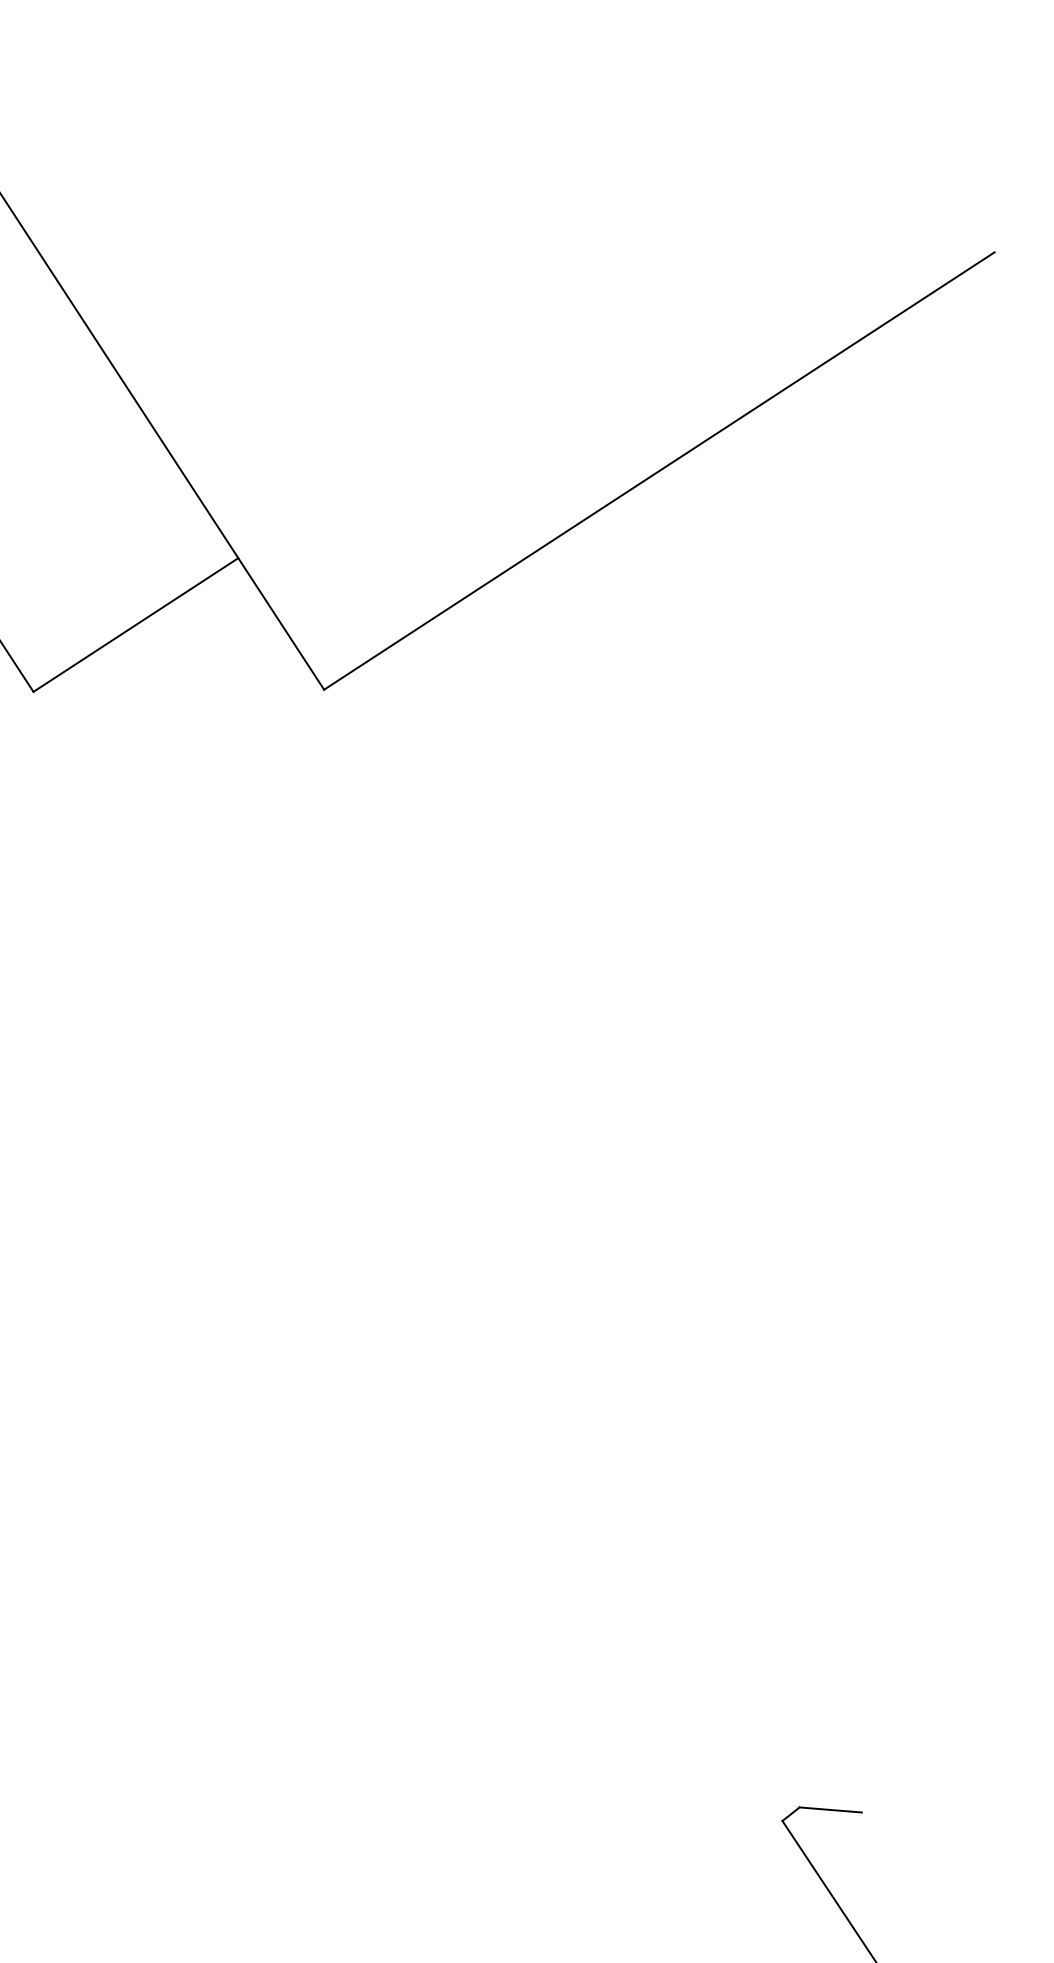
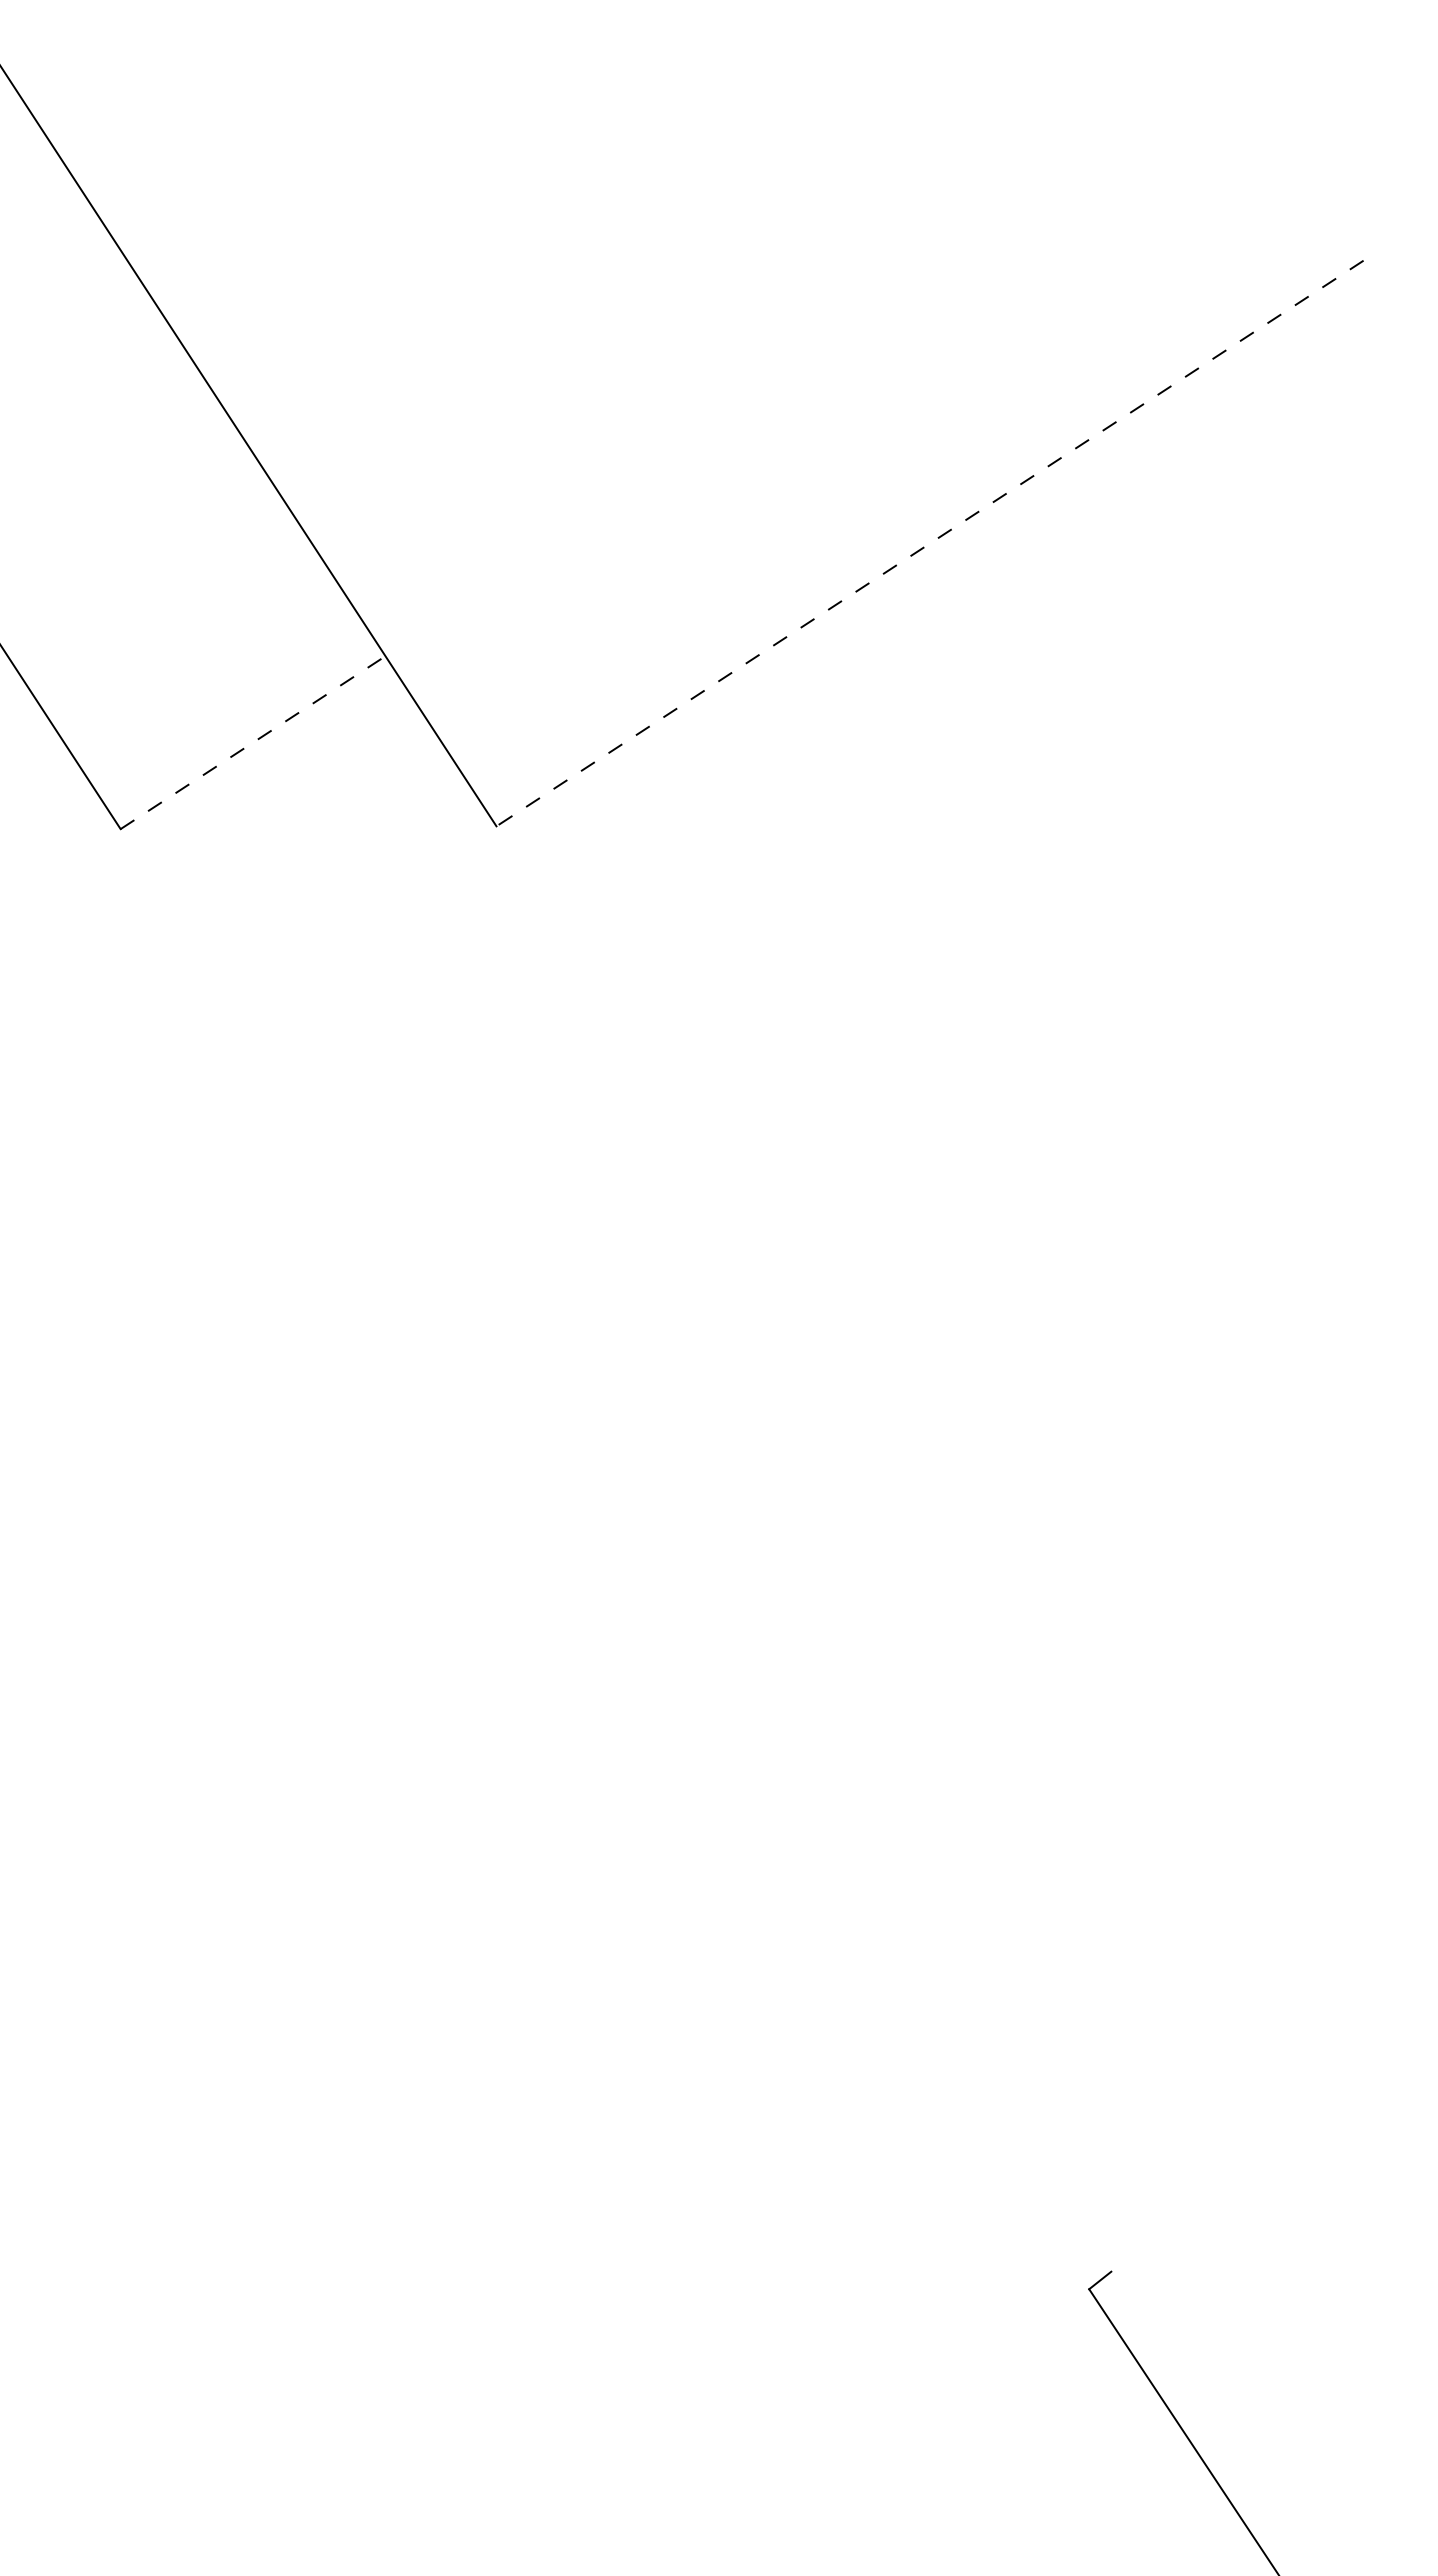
line: (659, 471) -> (930, 543), solid -> dashed
line: (136, 624) -> (253, 742), solid -> dashed
line: (830, 1809) -> (1151, 2274), removed

